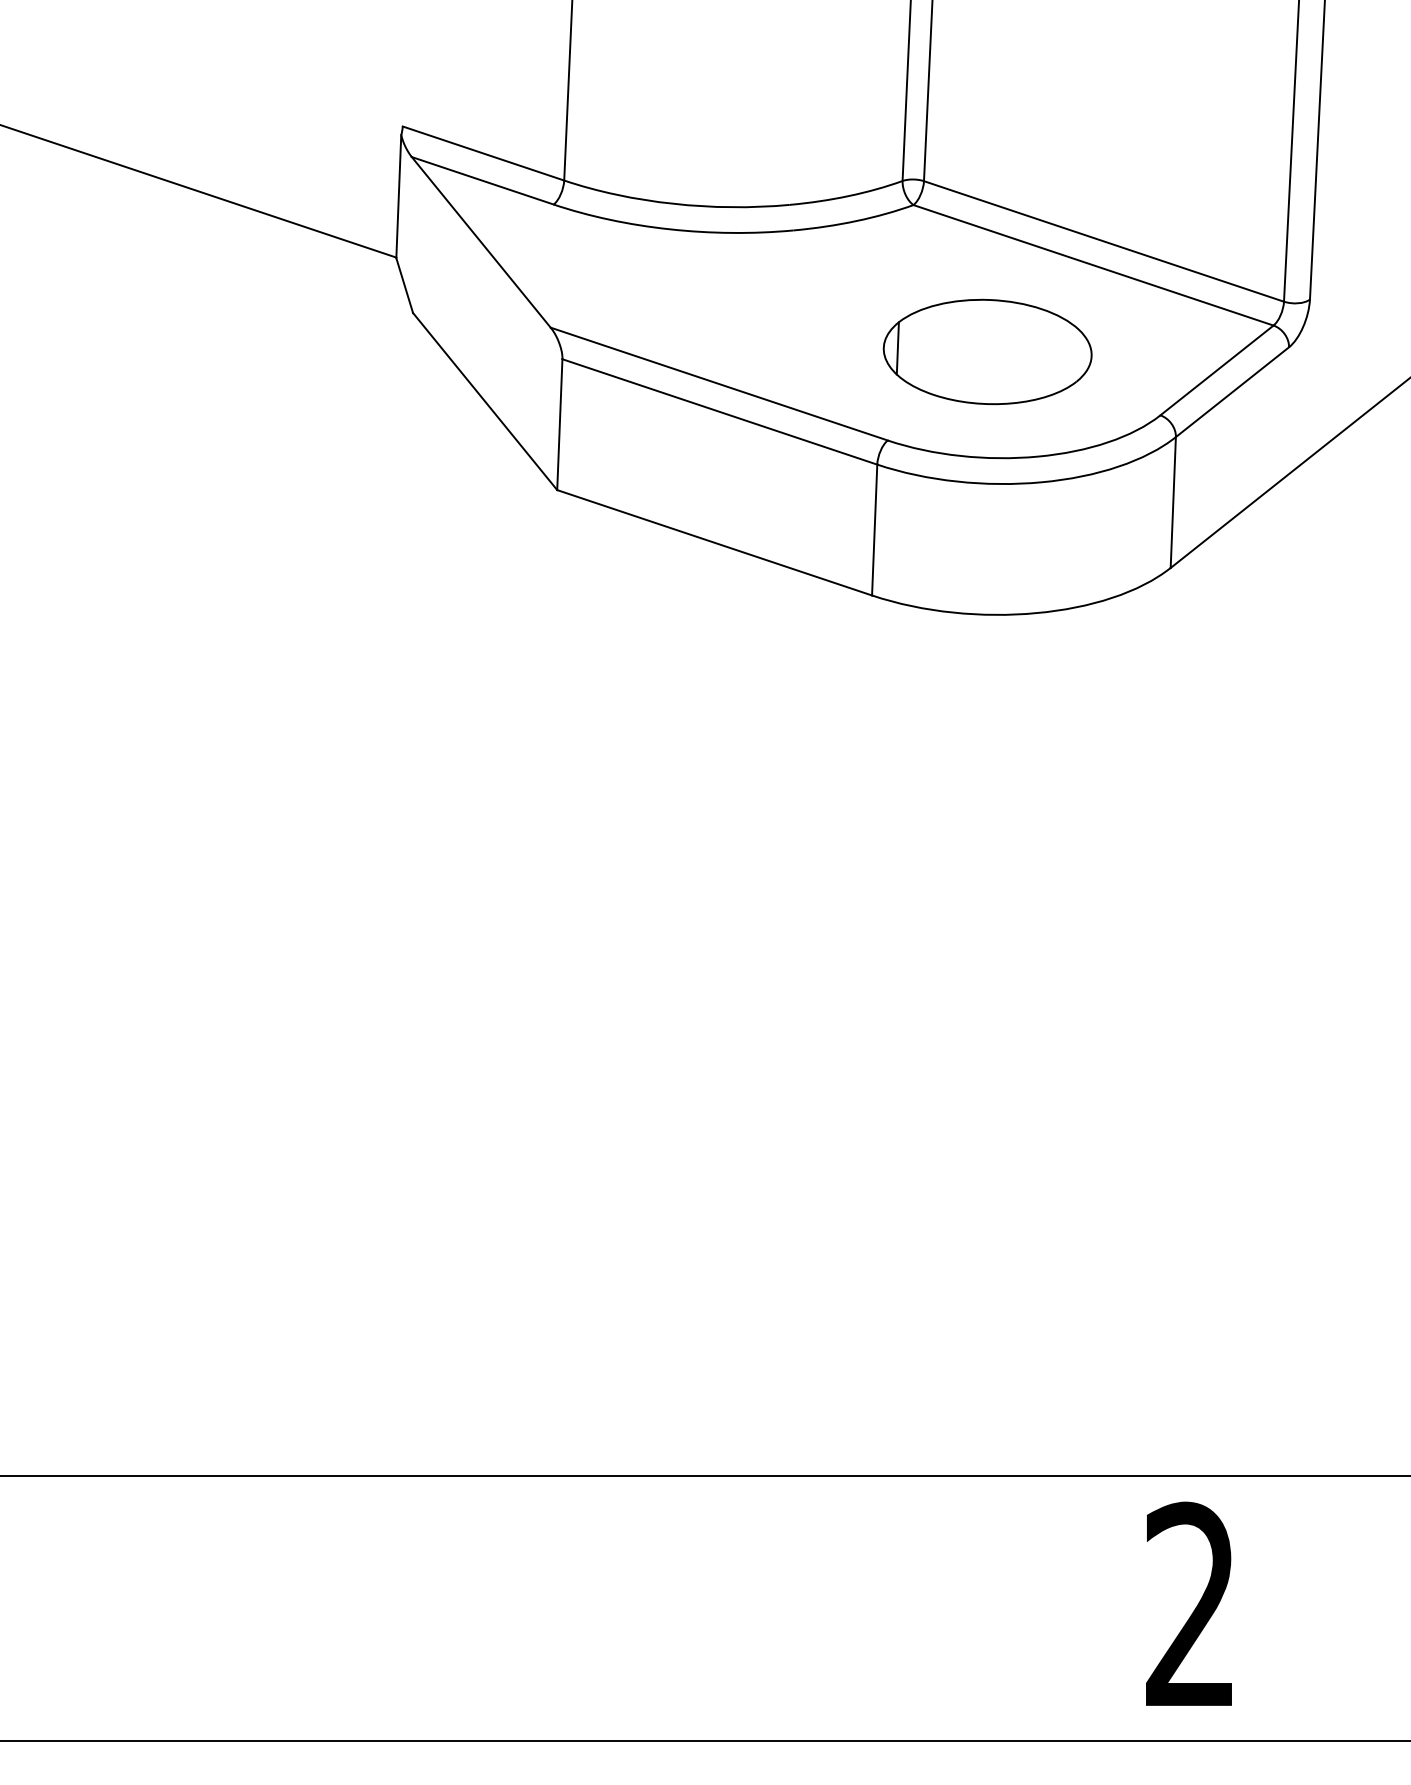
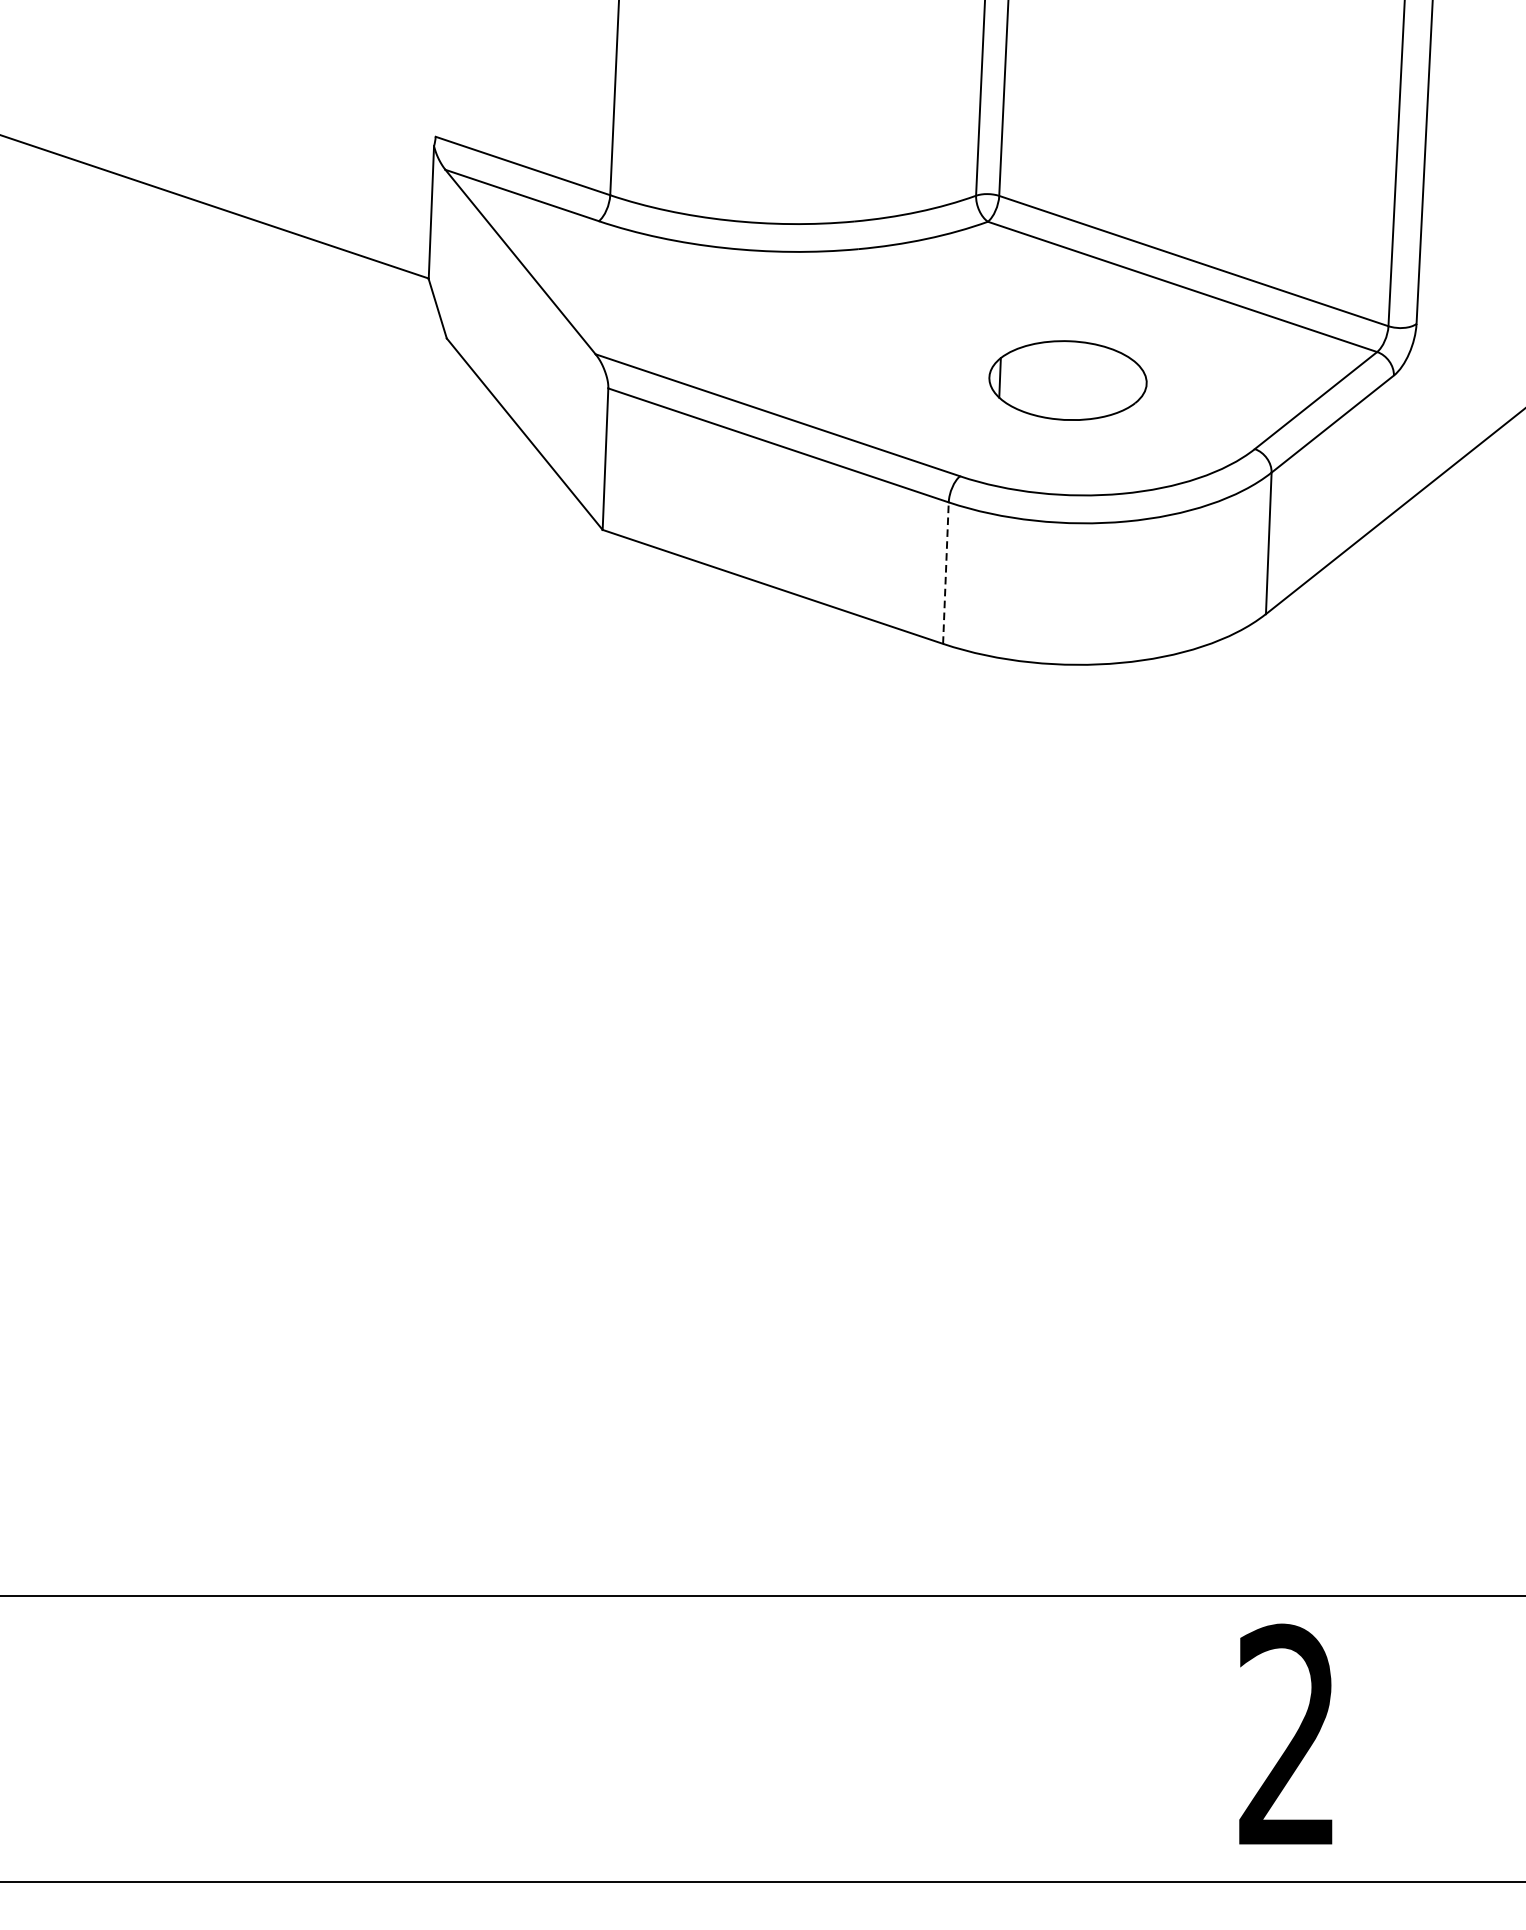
part: (987, 351) -> (1067, 380), size x0.7
line: (874, 529) -> (945, 572), solid -> dashed

